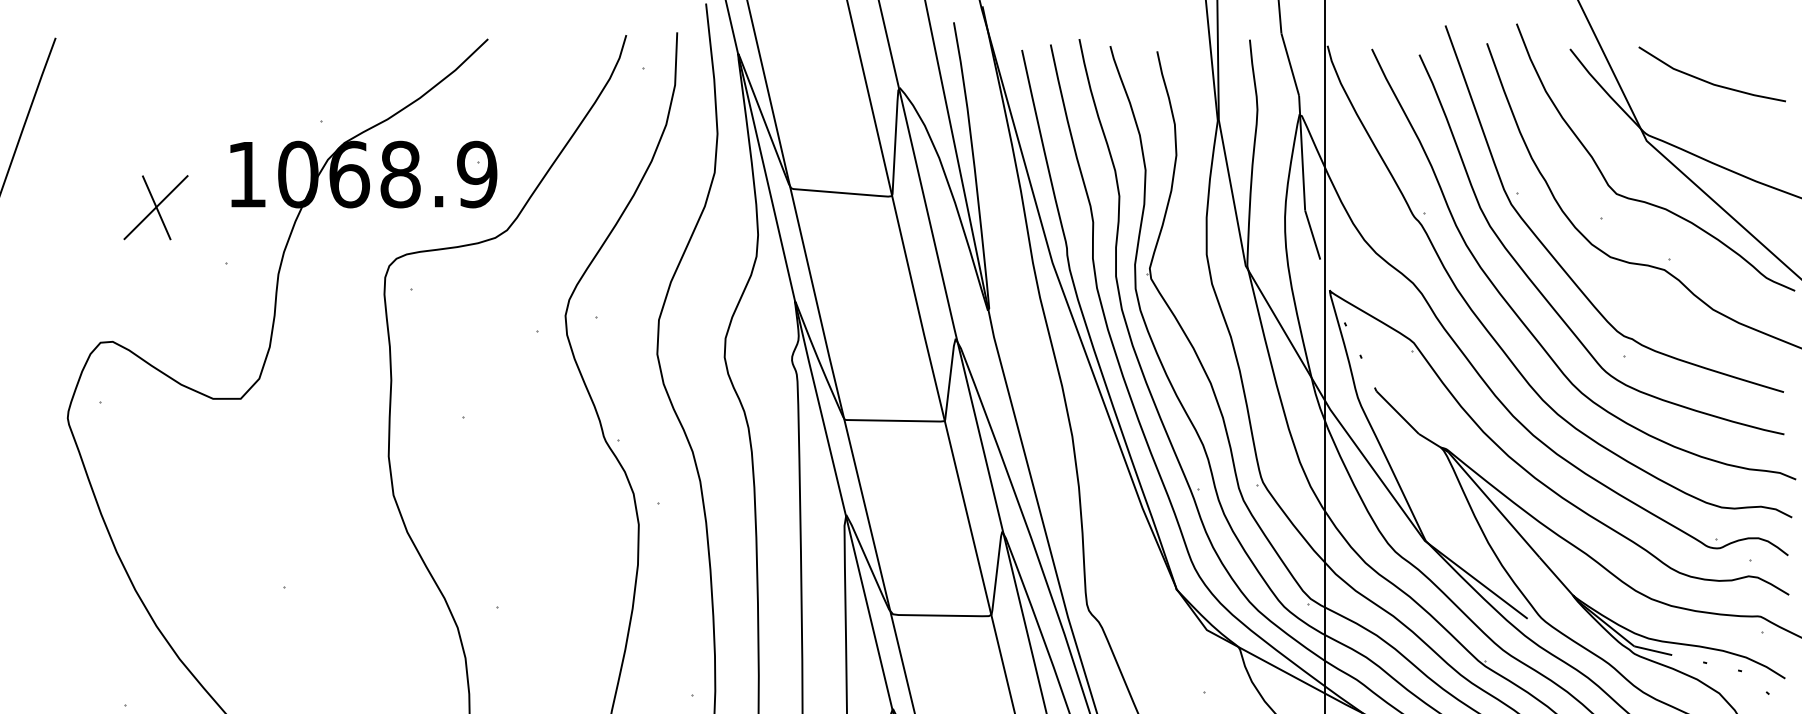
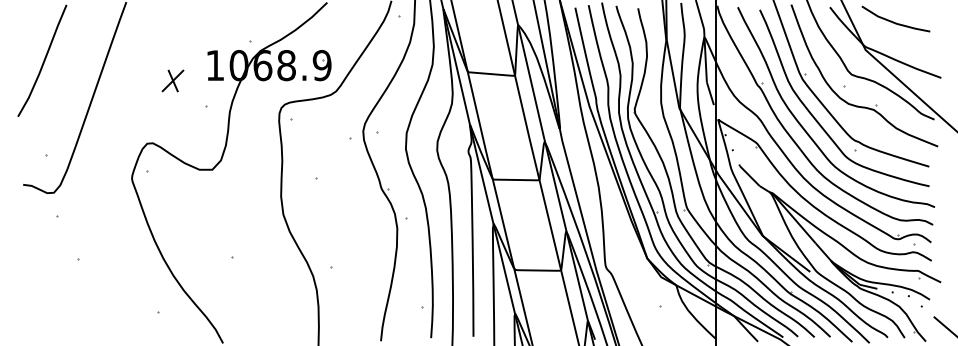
part: (154, 206) -> (172, 80), size x0.7

